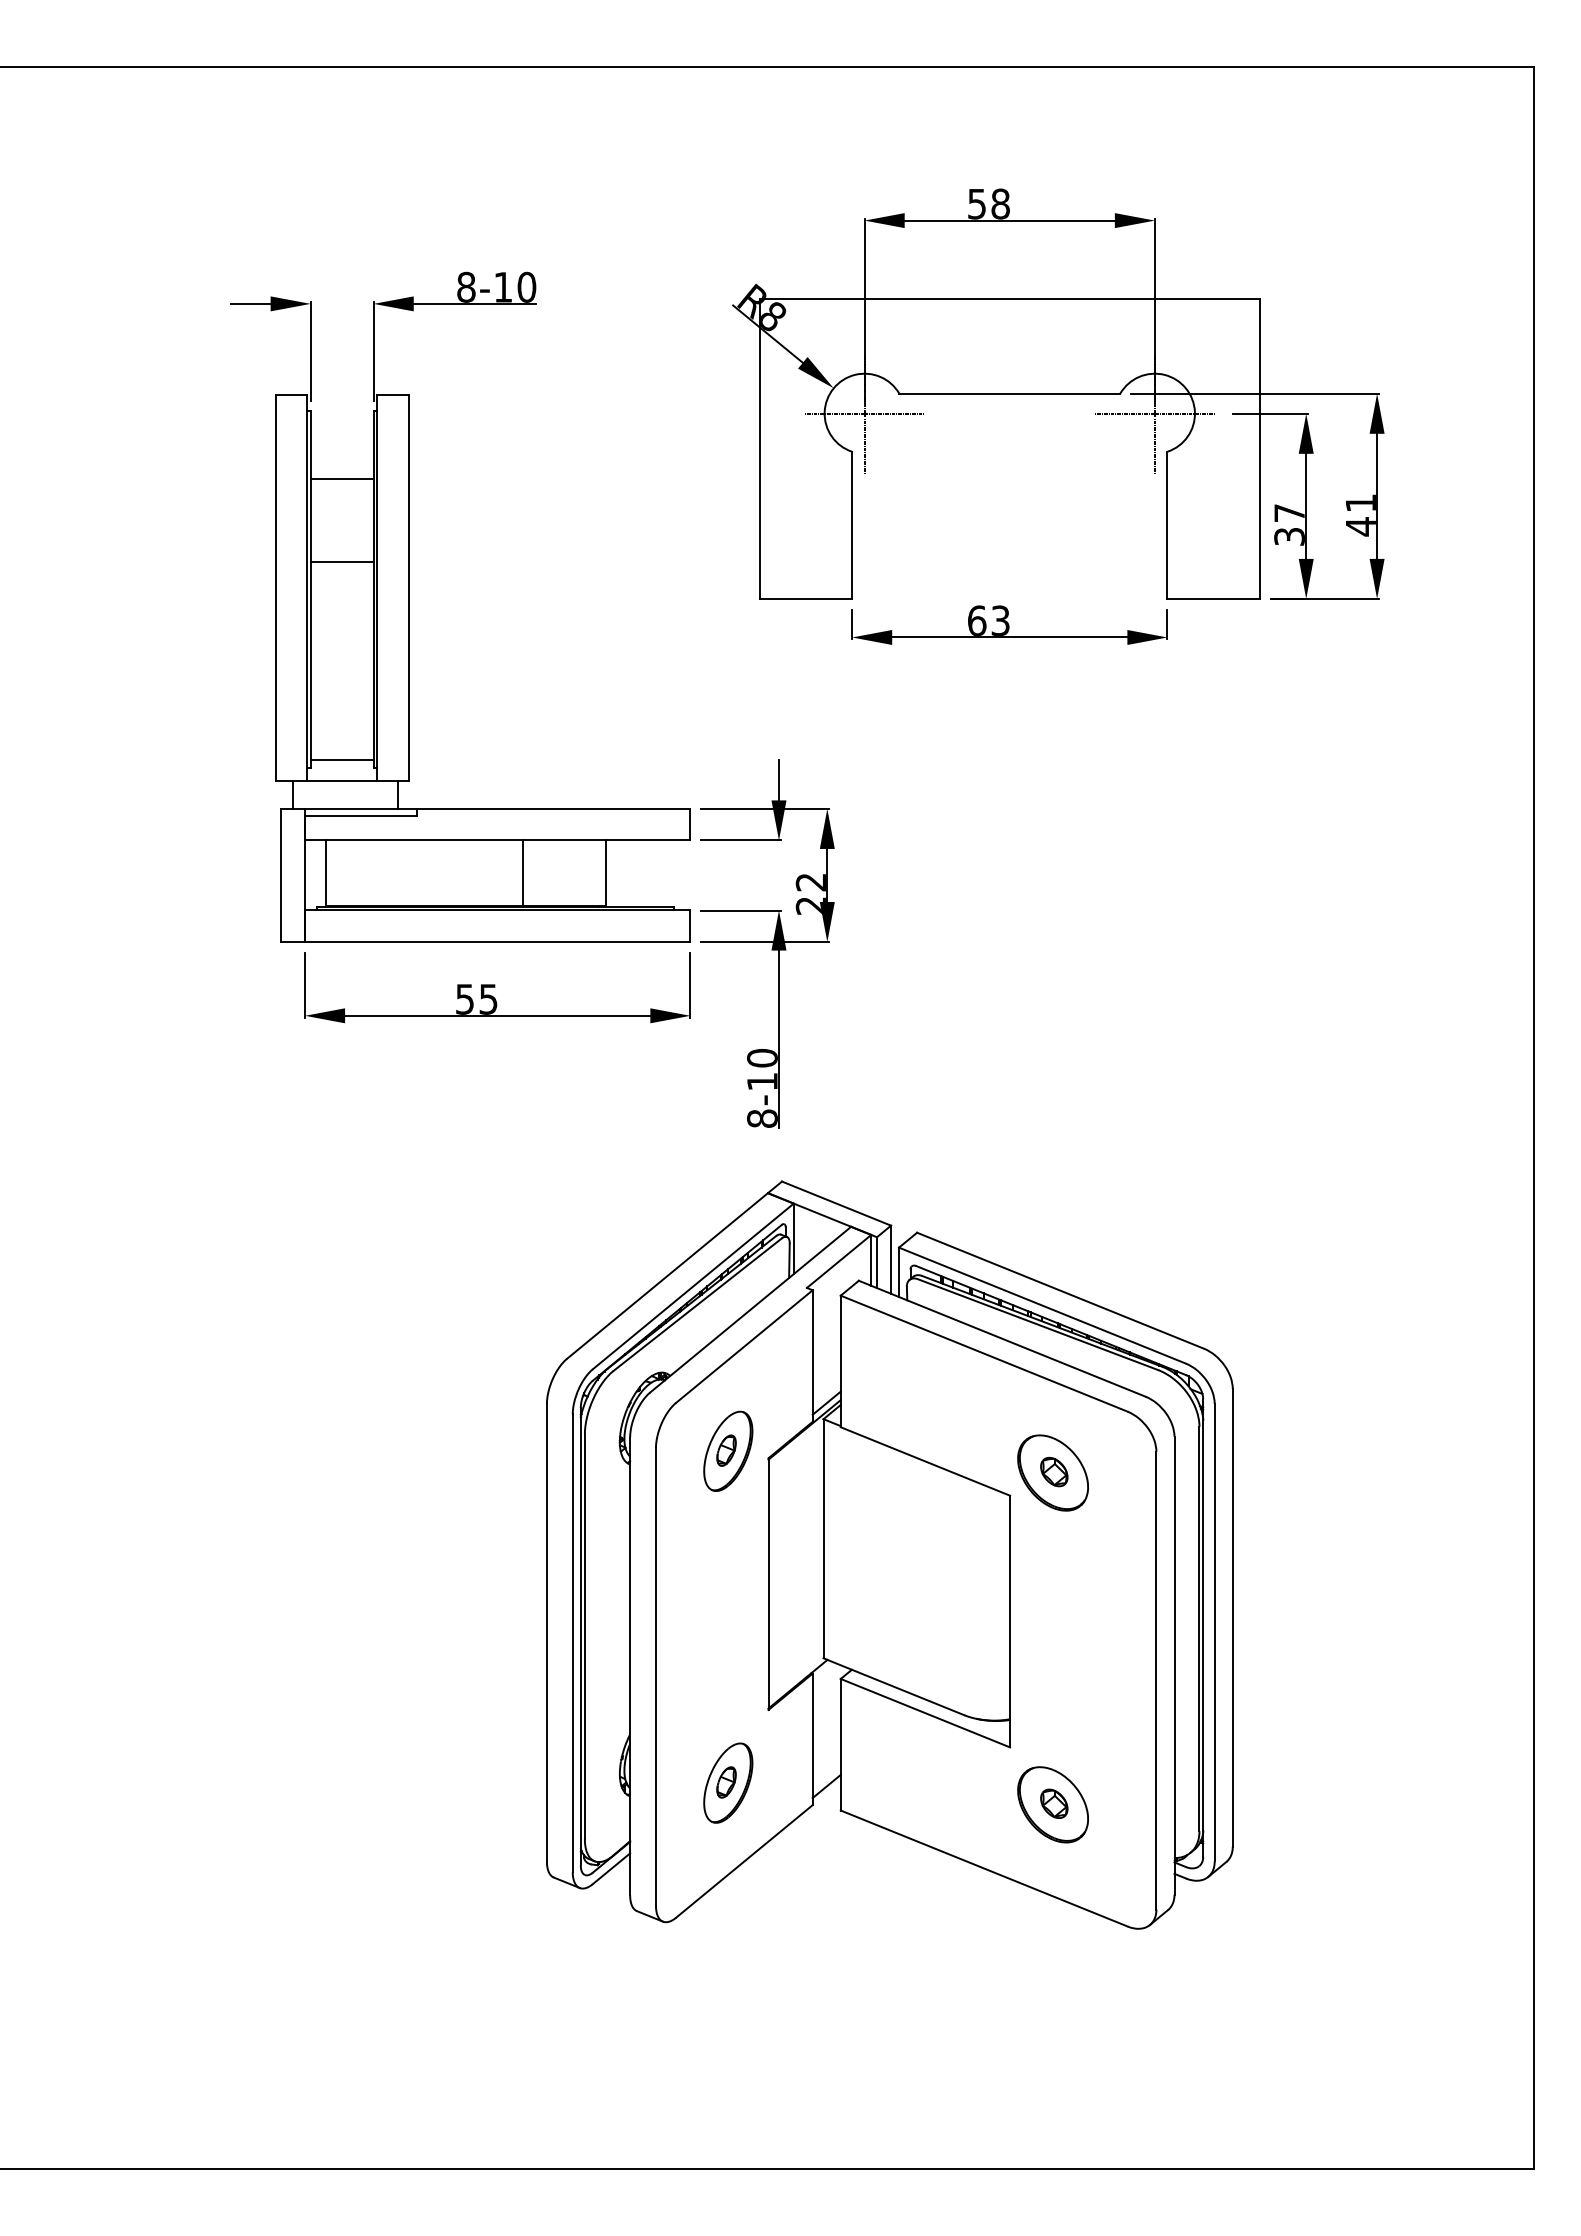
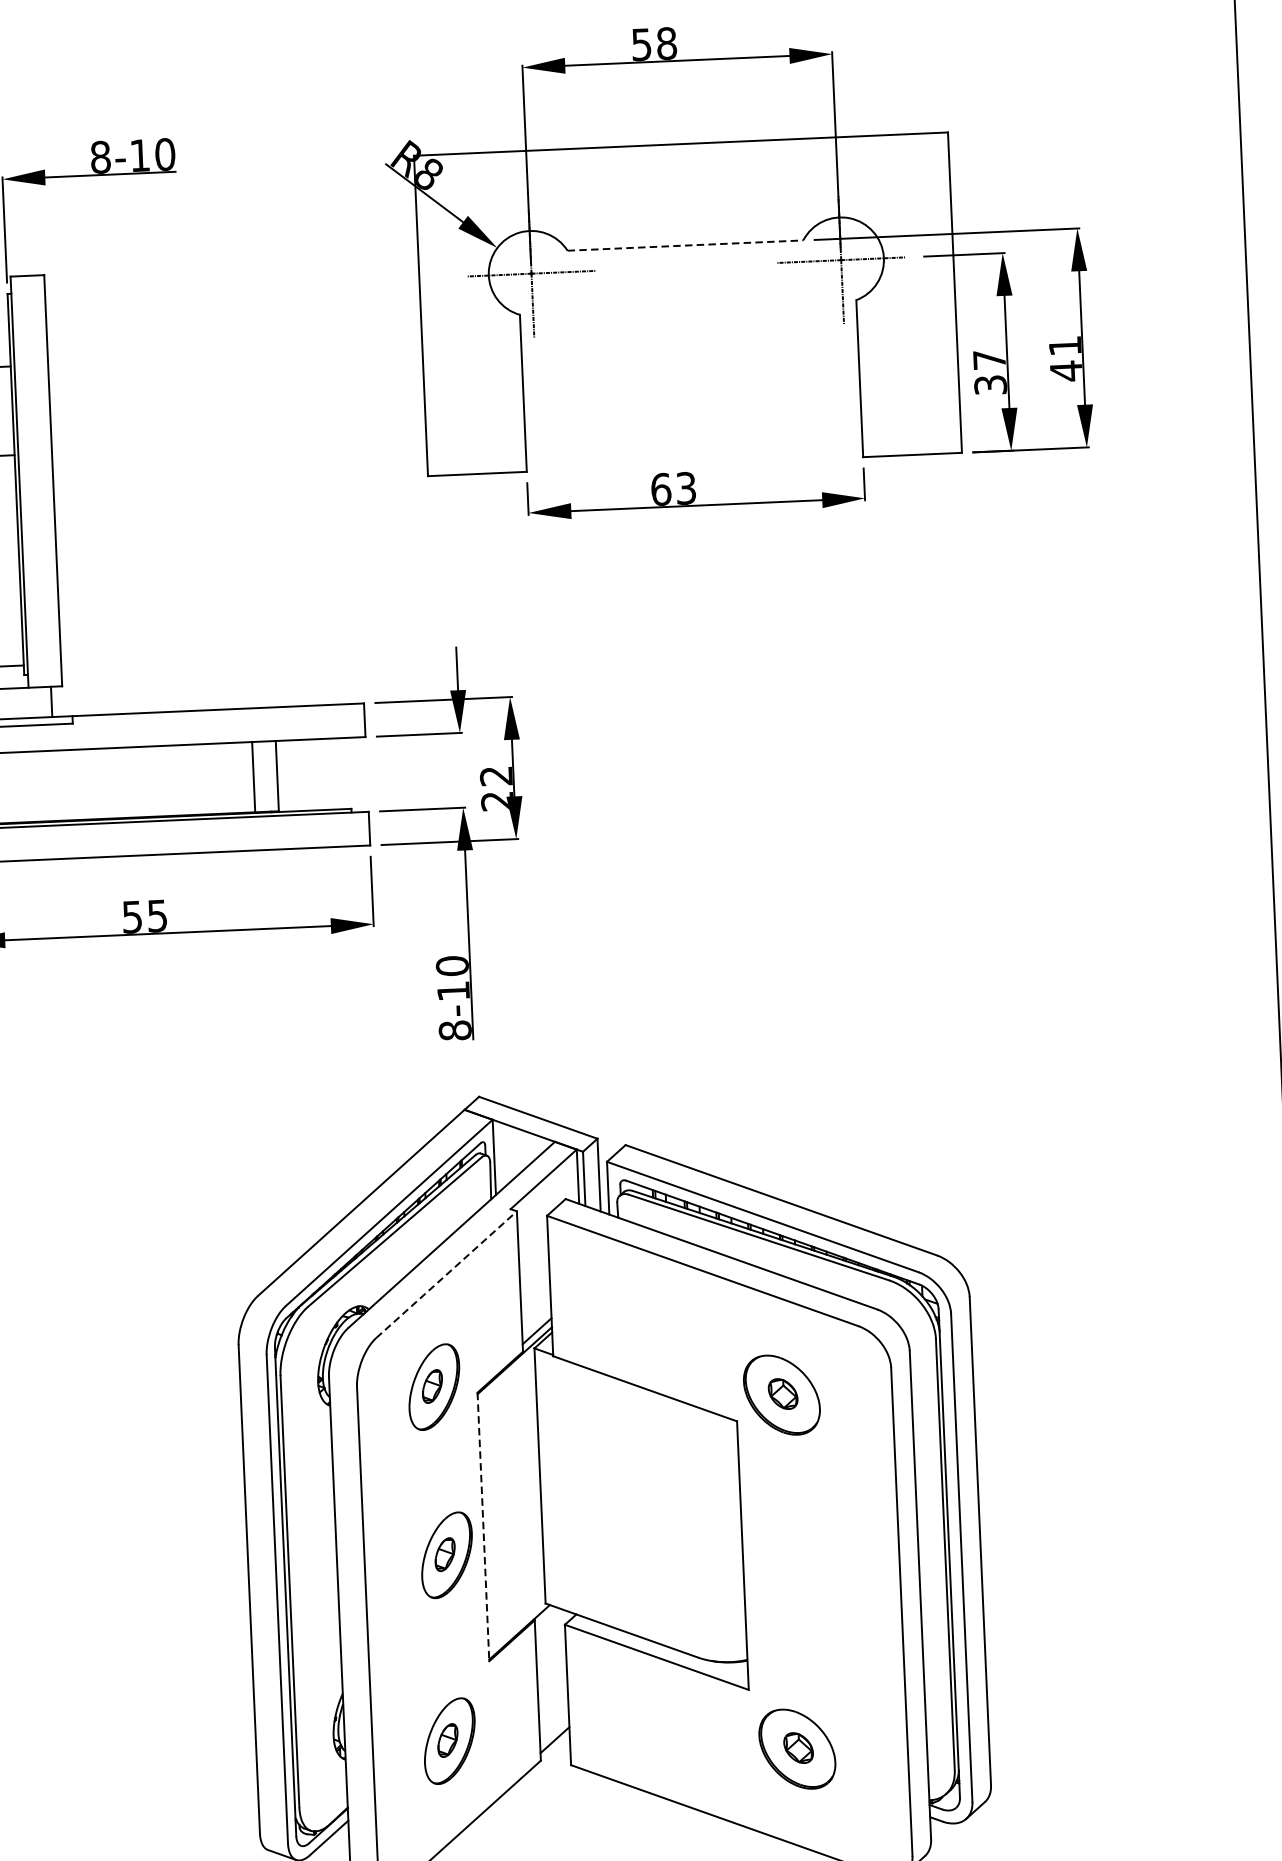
line: (1010, 393) -> (686, 245), solid -> dashed
line: (523, 873) -> (253, 777), moved
line: (744, 1346) -> (446, 1274), solid -> dashed
line: (768, 1584) -> (483, 1527), solid -> dashed
part: (733, 1608) -> (447, 1554), added

